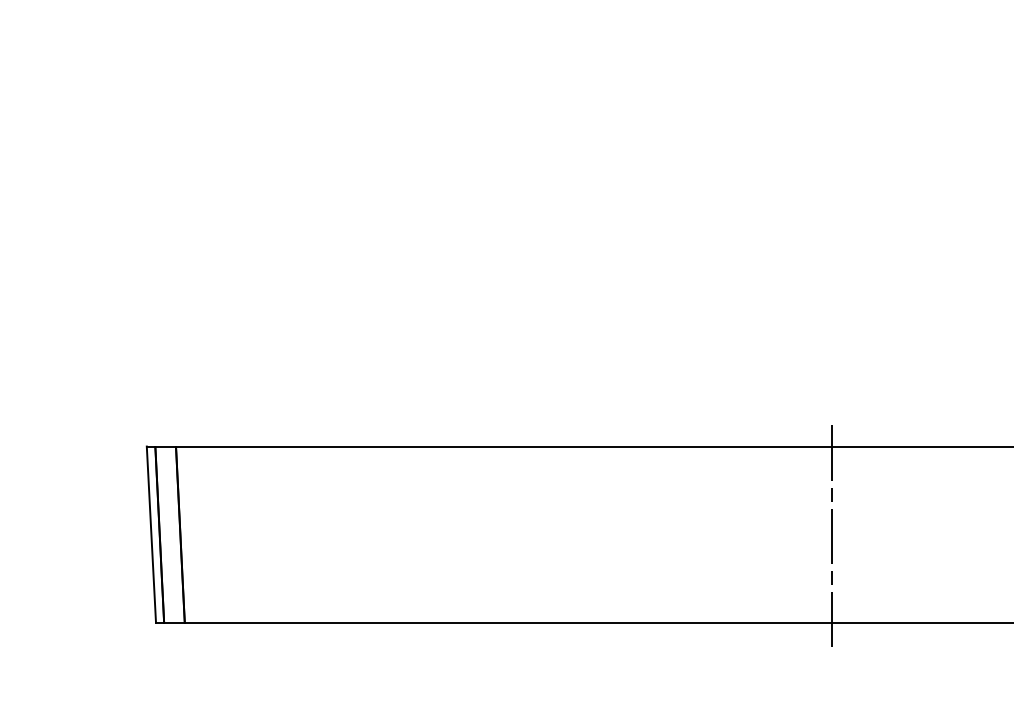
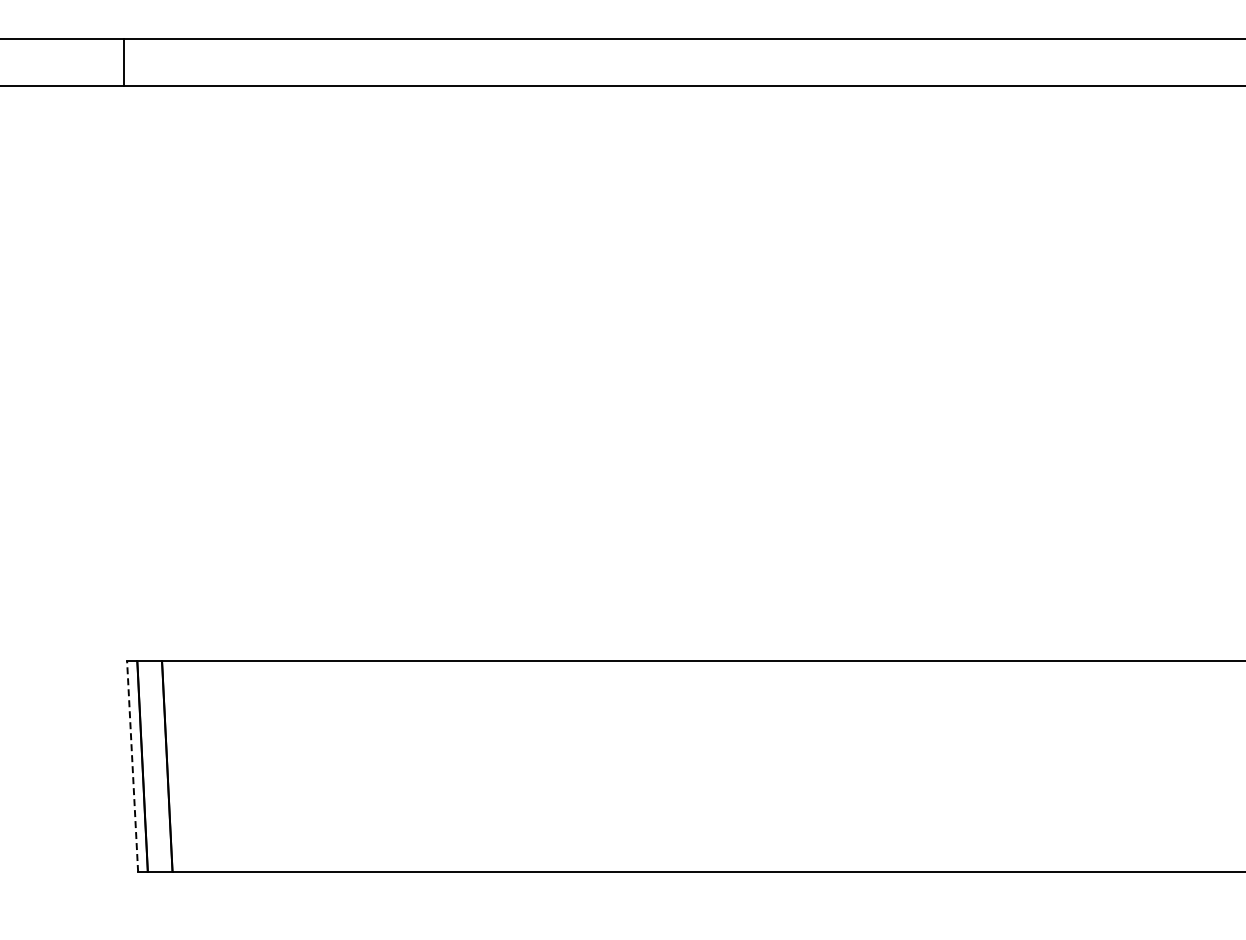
line: (151, 534) -> (132, 766), solid -> dashed
line: (831, 534) -> (946, 766), removed

